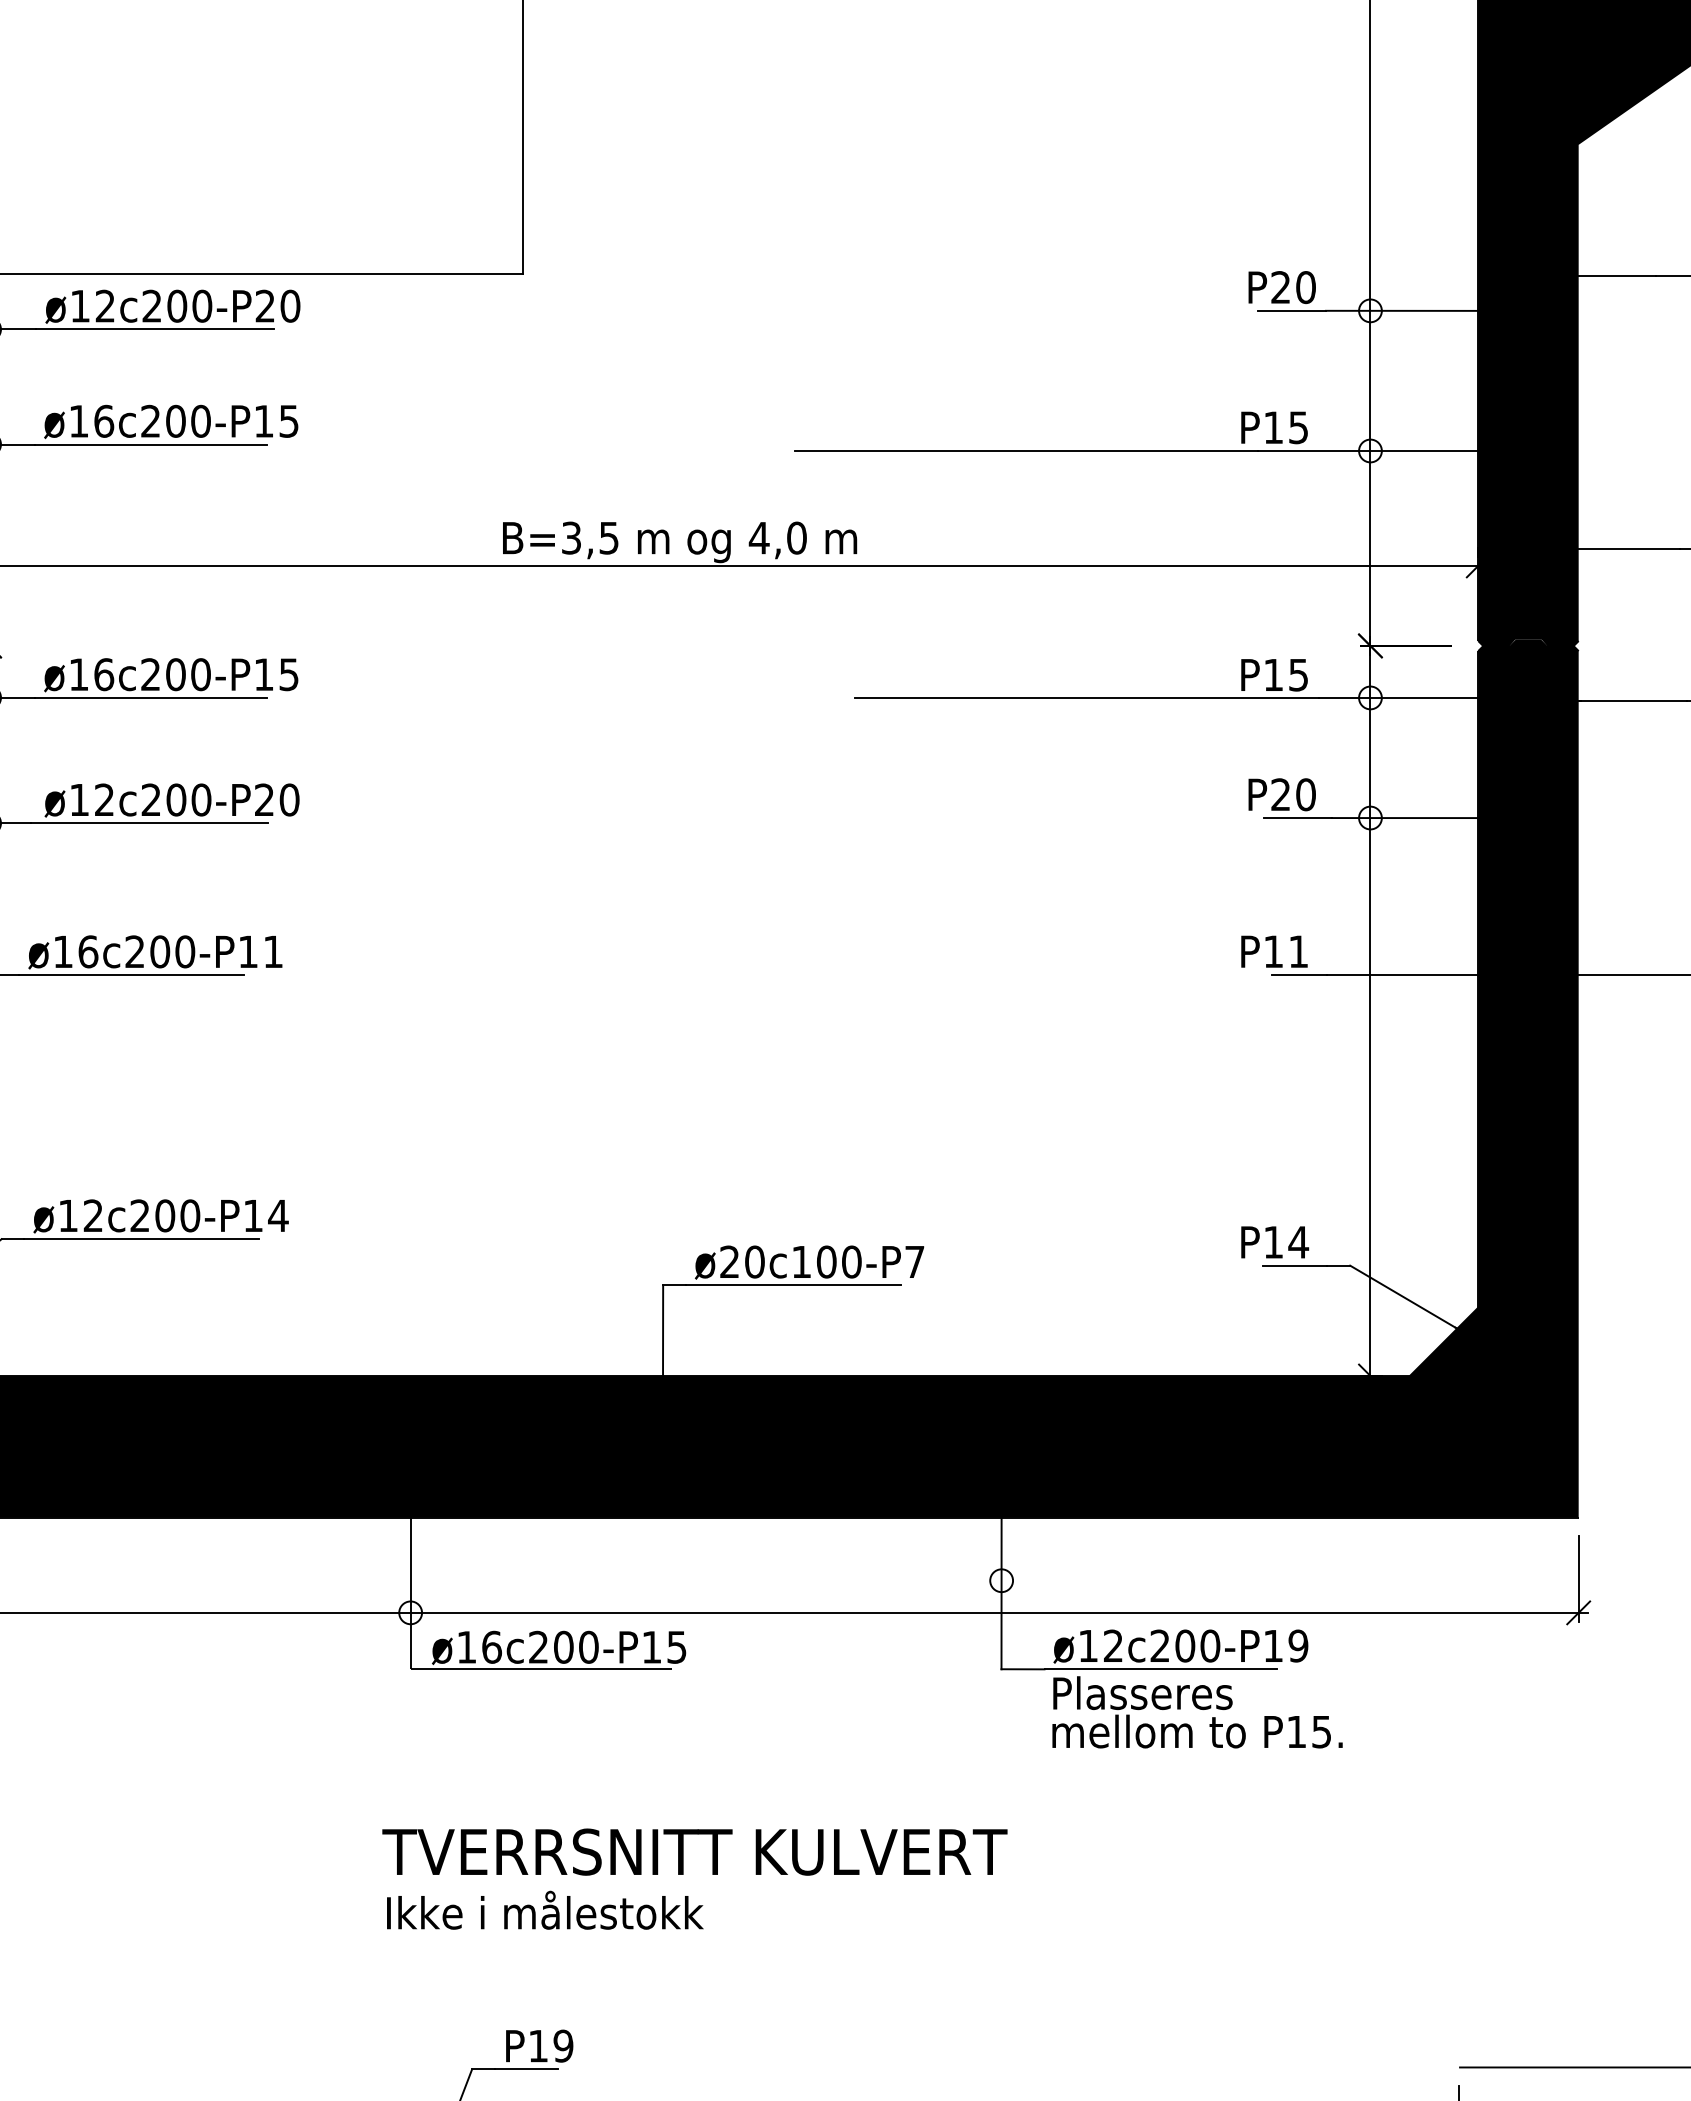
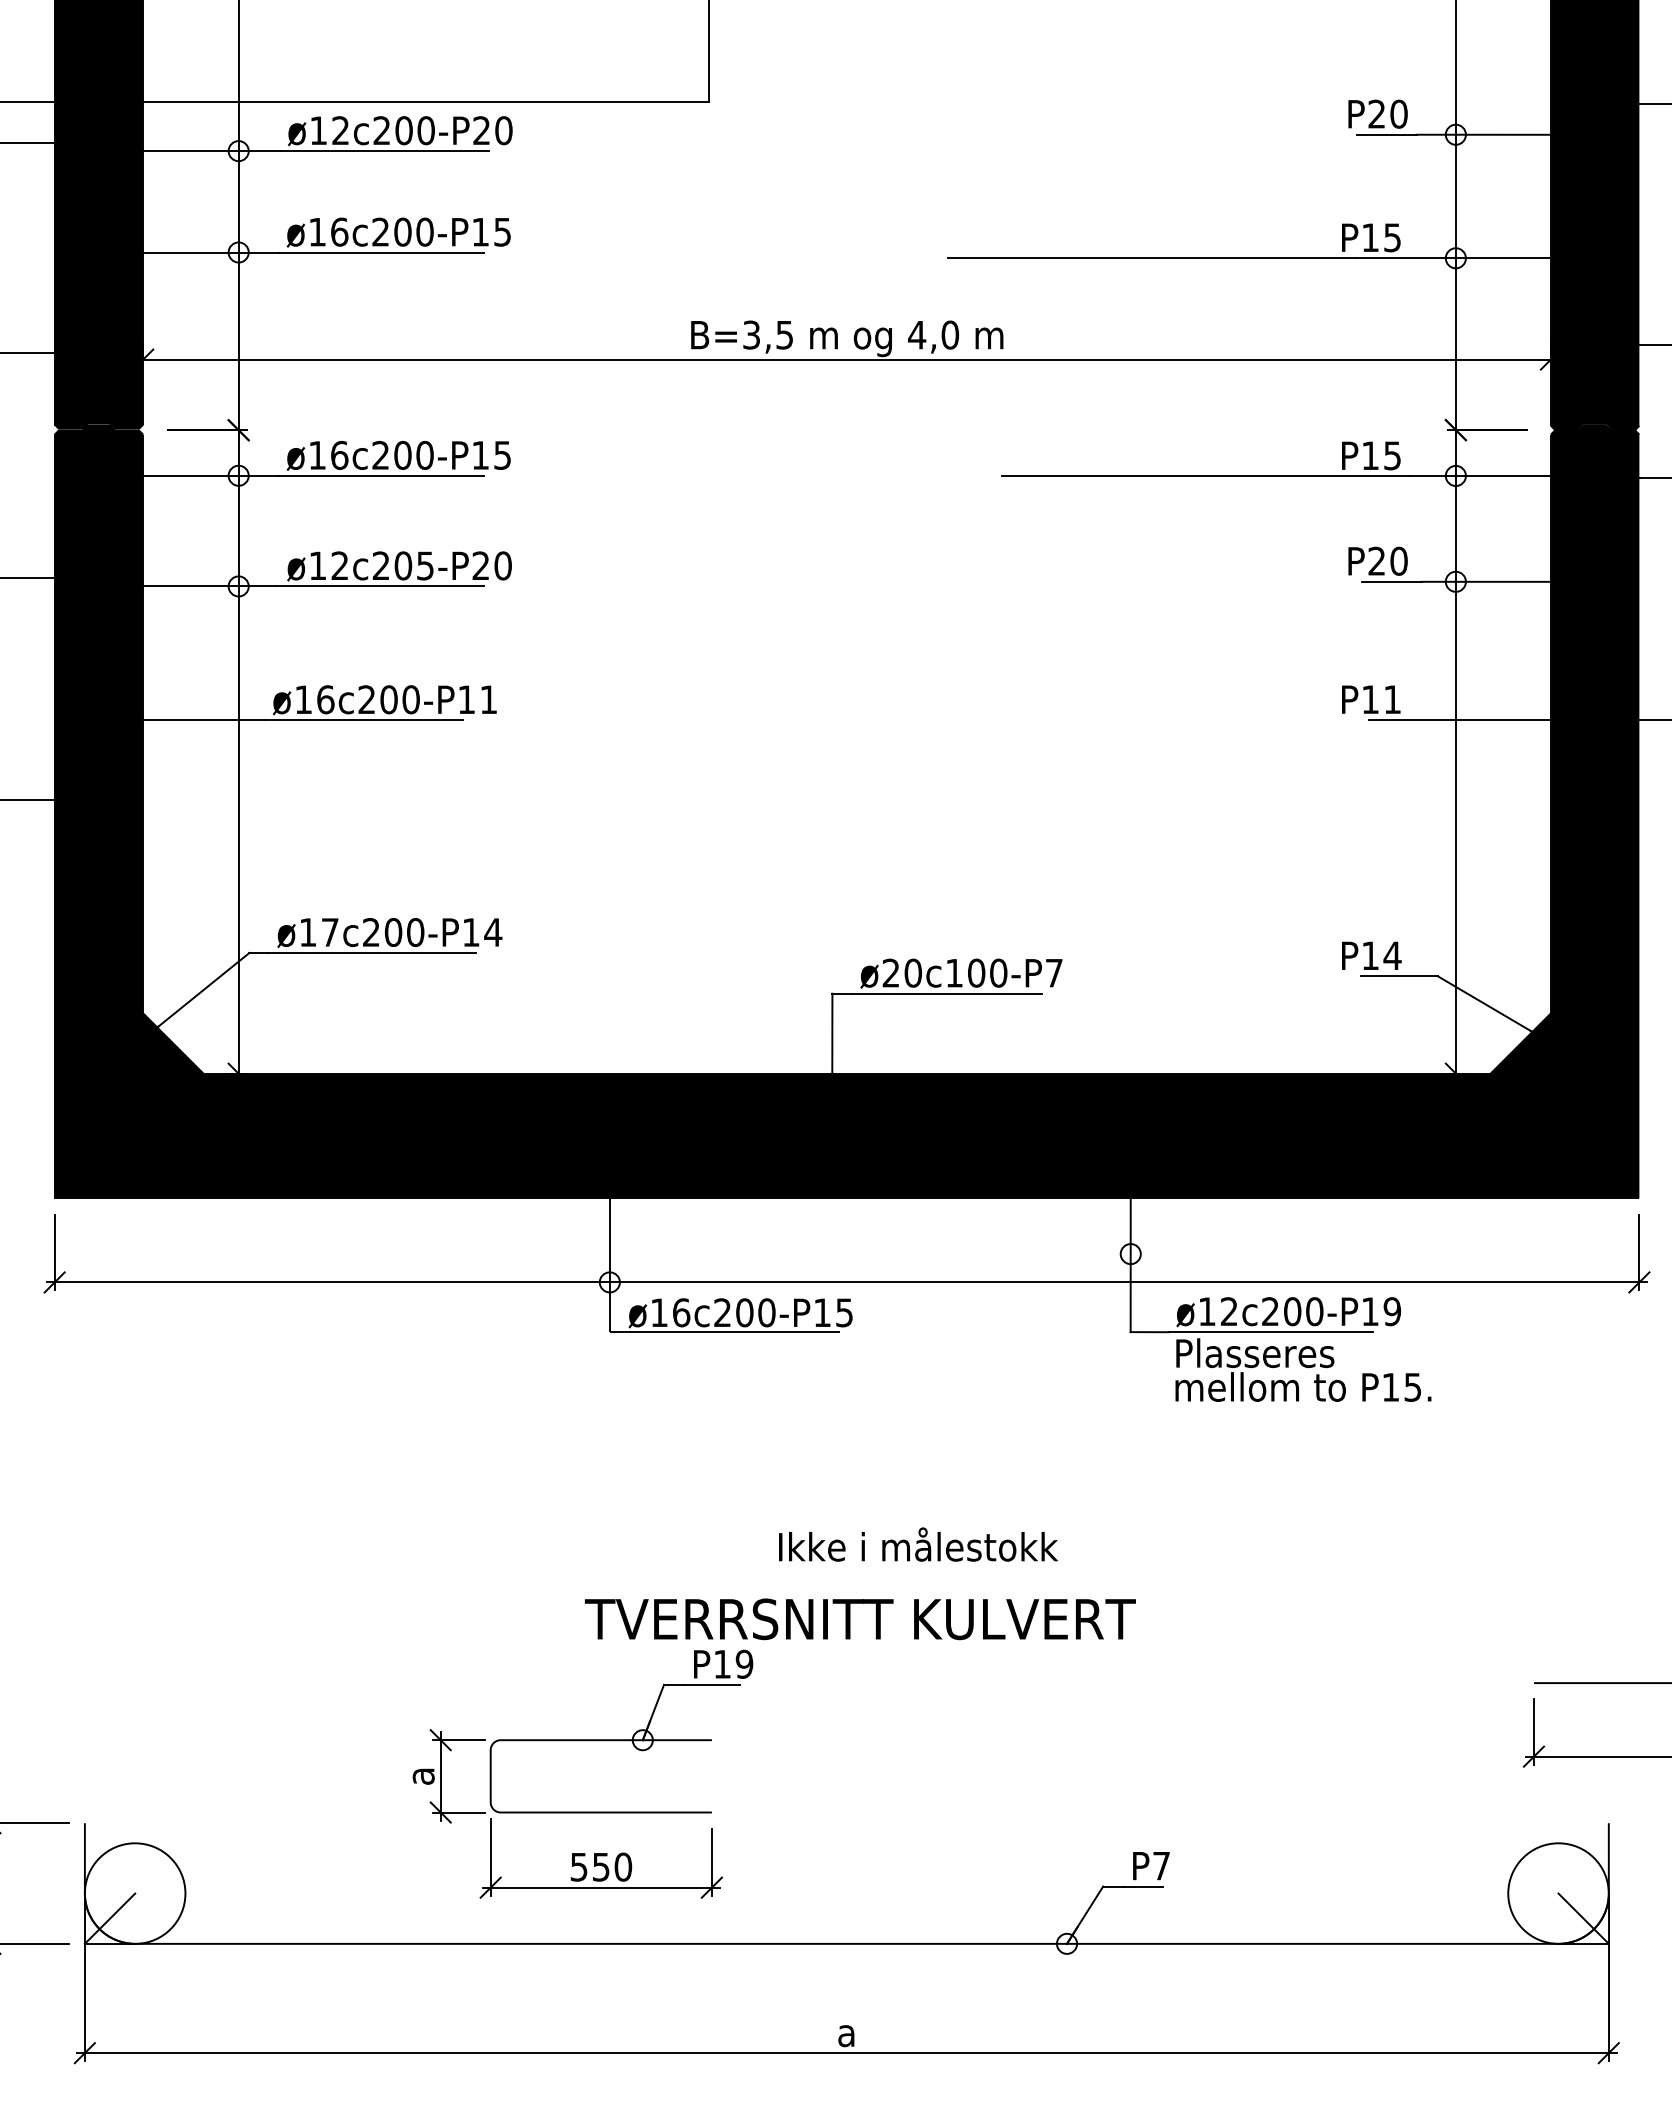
text: (201, 799) -> (425, 565), ø12c200-P20 -> ø12c205-P20
text: (92, 1215) -> (329, 932), ø12c200-P14 -> ø17c200-P14
text: (695, 1852) -> (860, 1619), moved
text: (545, 1910) -> (918, 1544), moved

